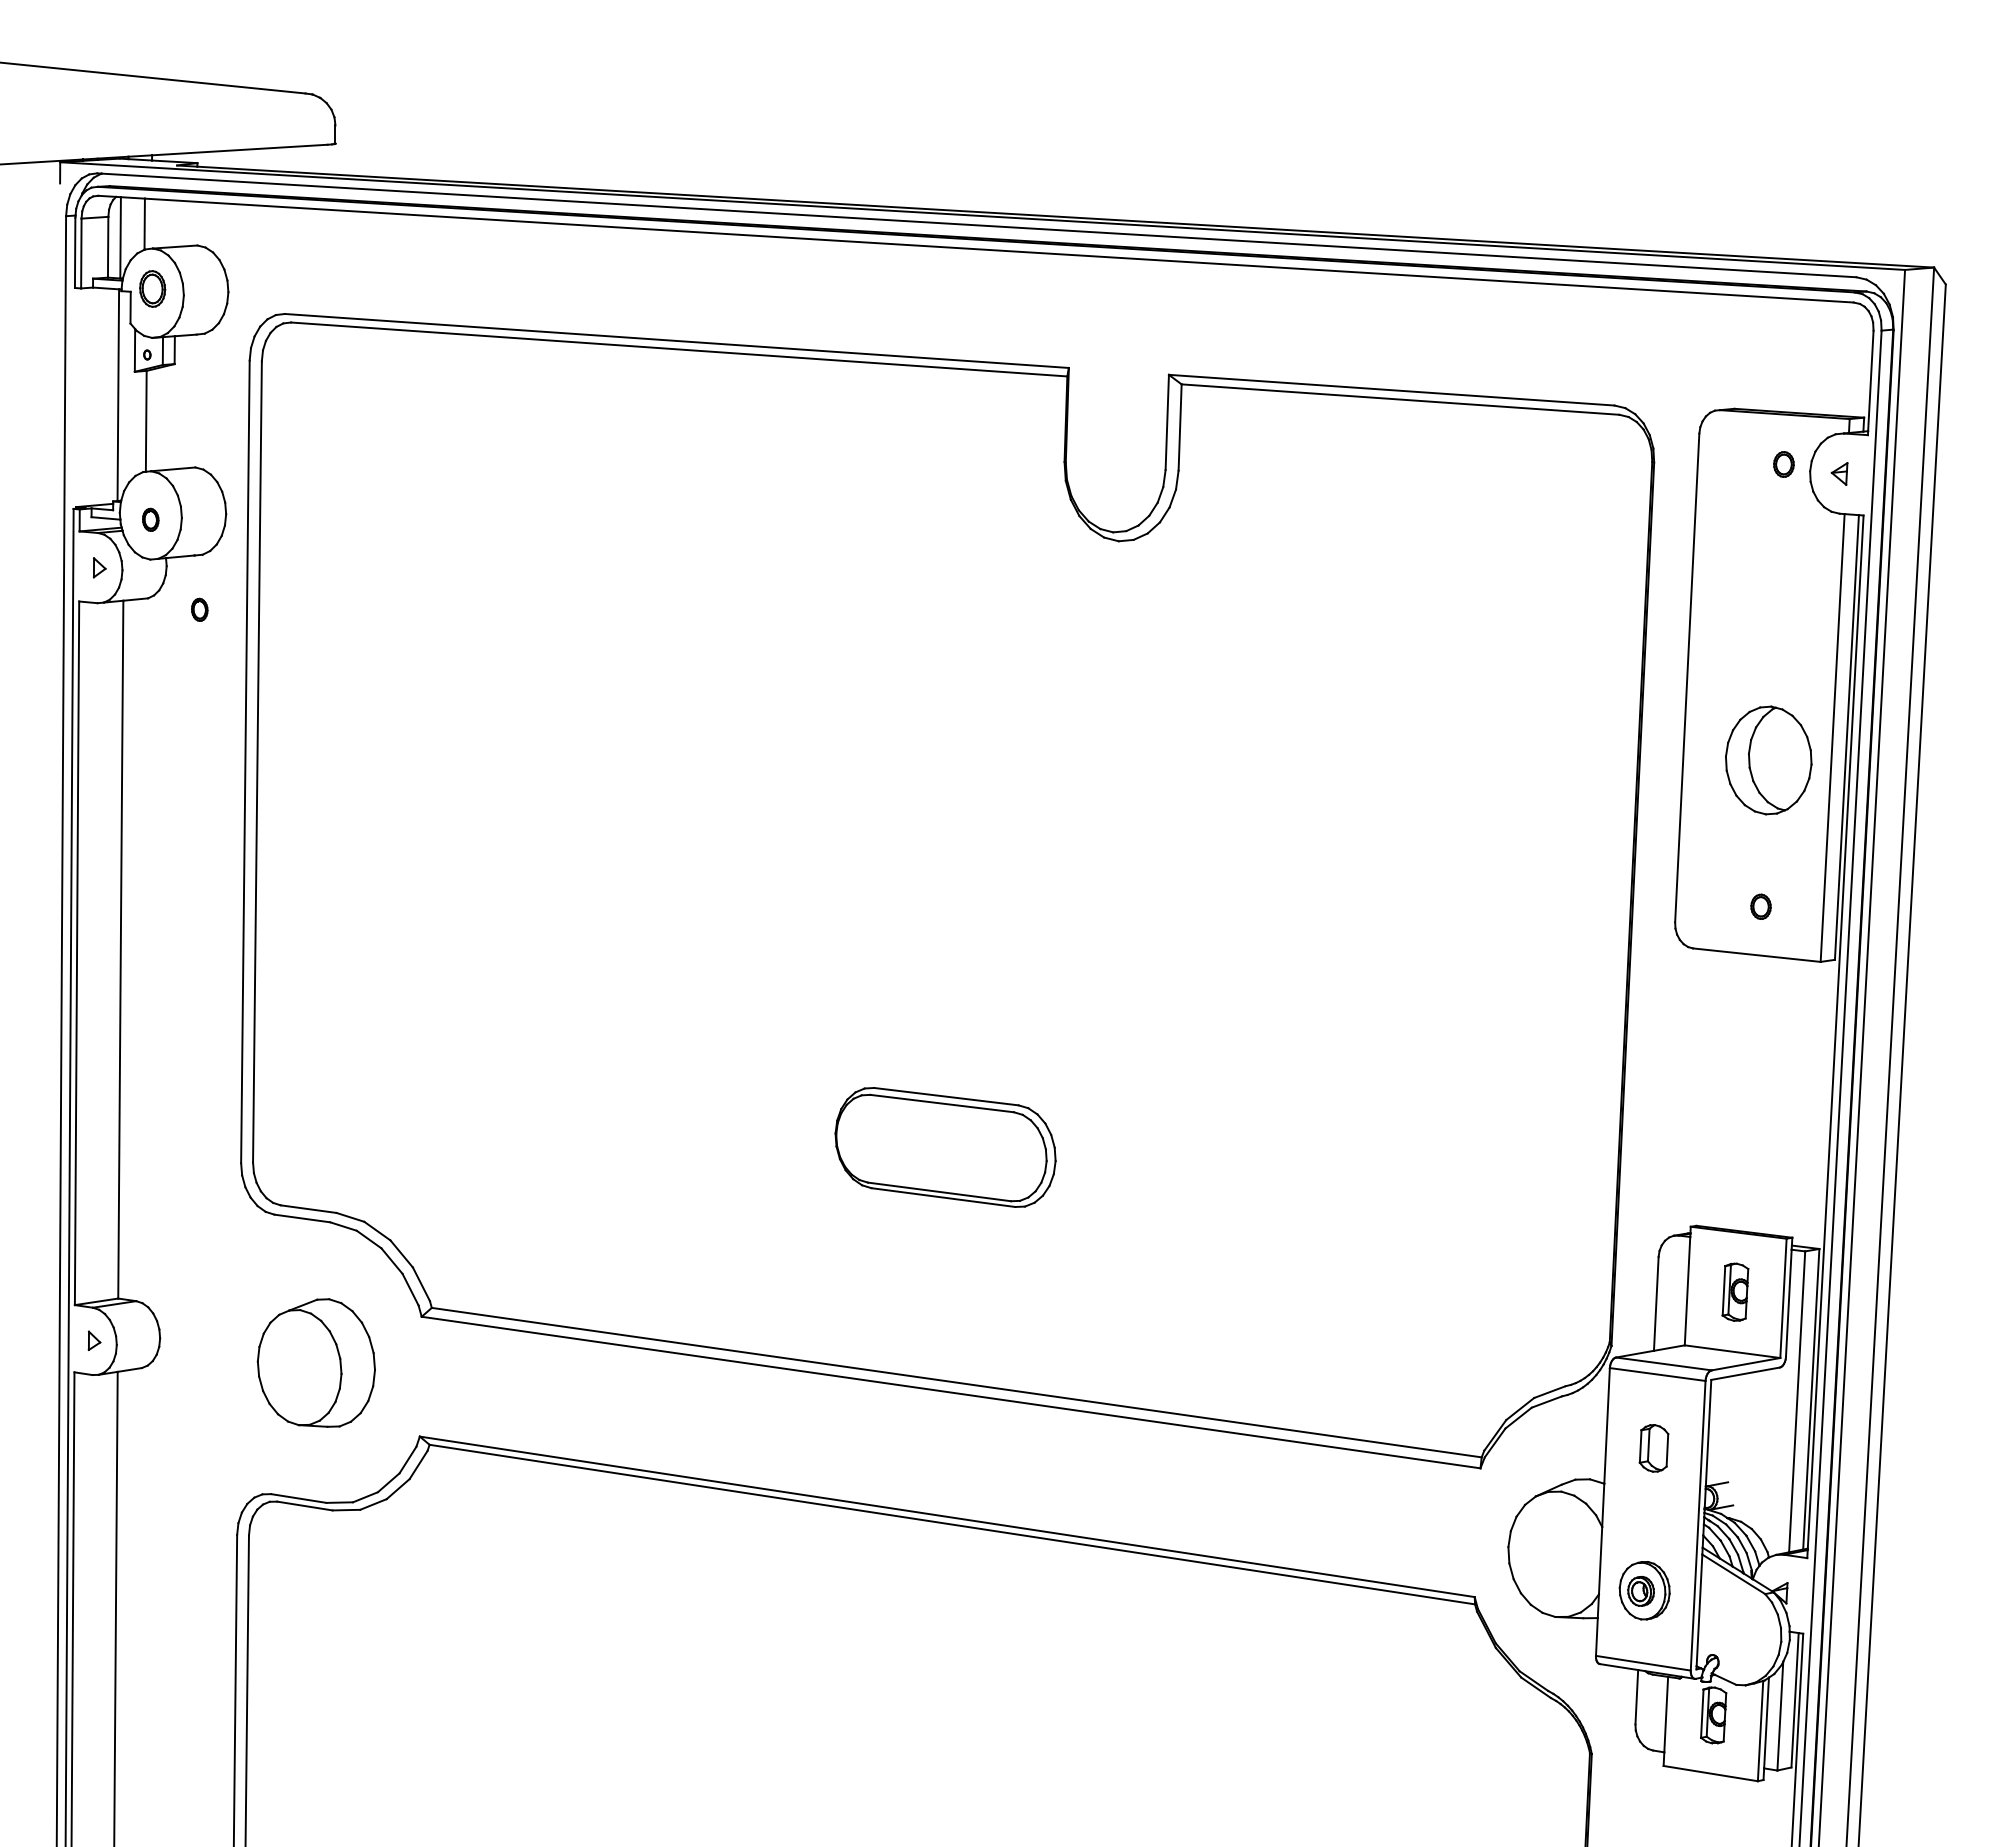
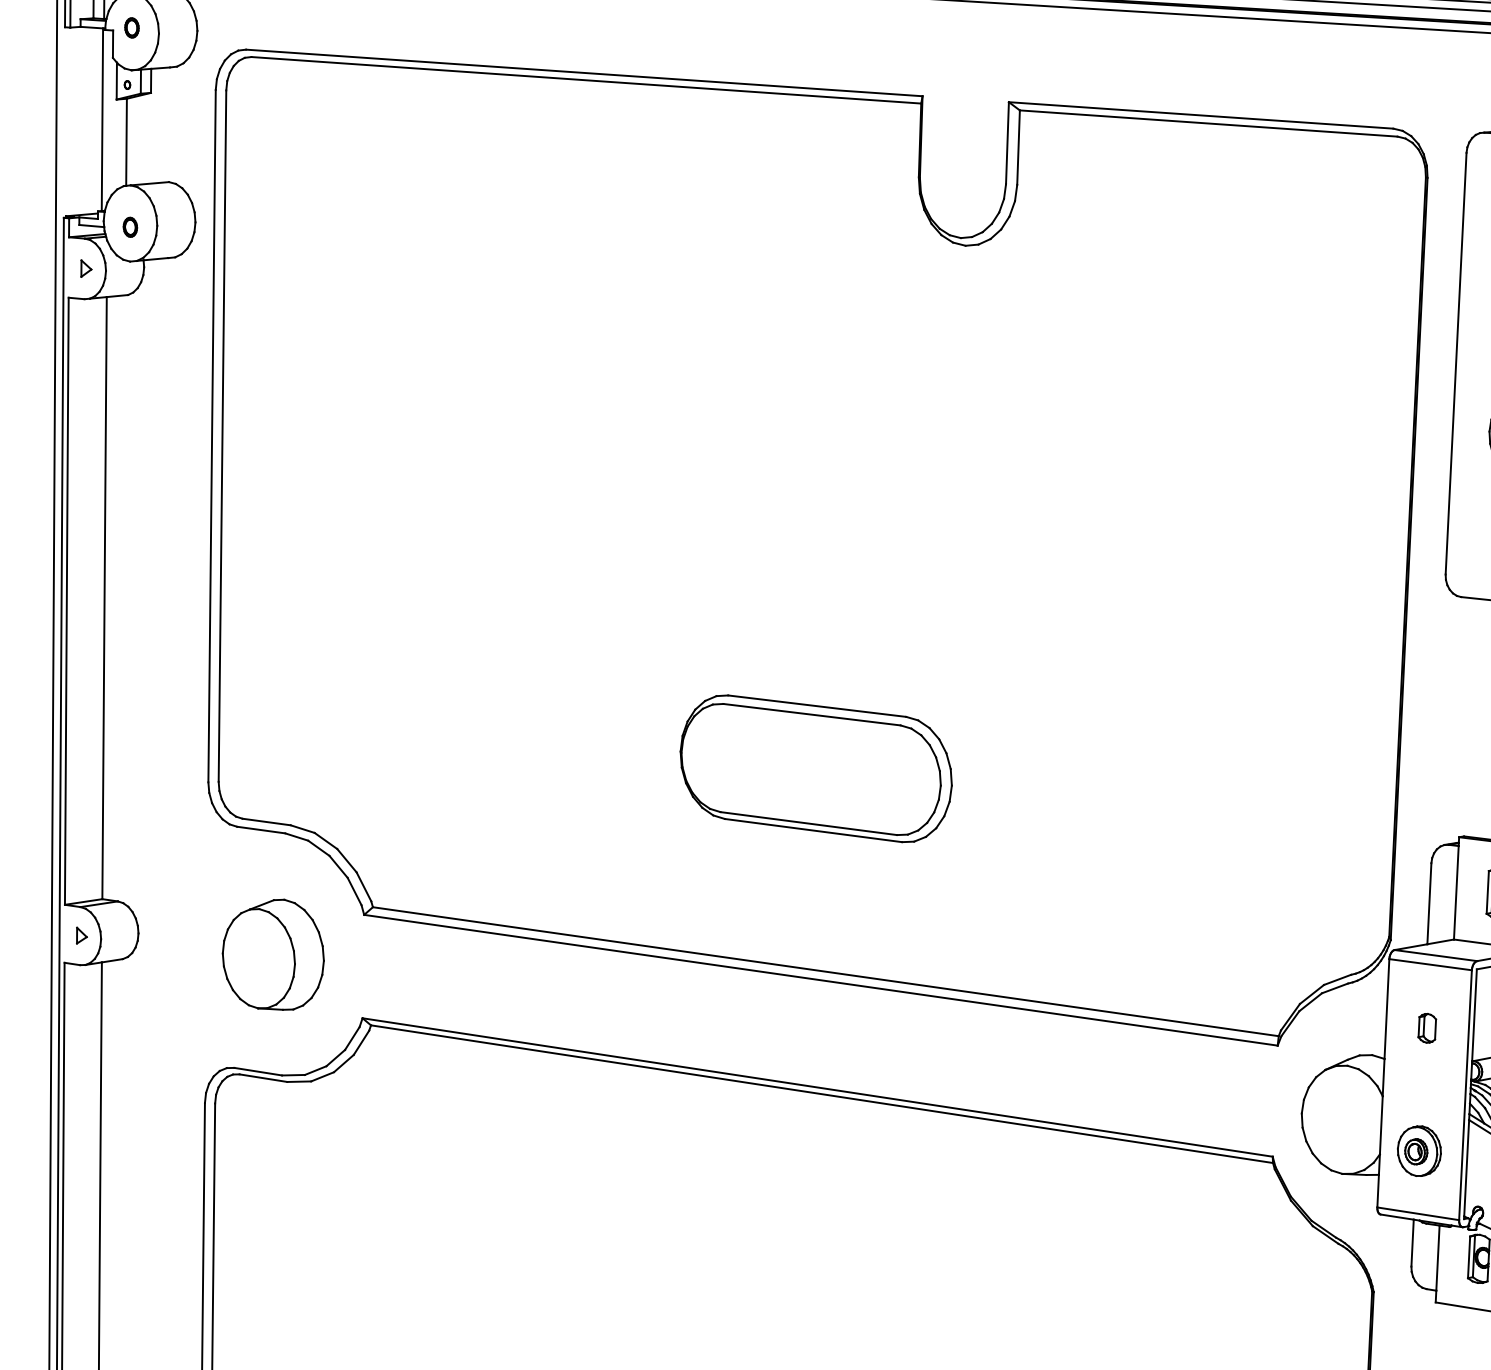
part: (152, 288) -> (131, 27), size x0.62
part: (199, 609) -> (172, 304), removed
part: (945, 1147) -> (816, 768), size x1.43
part: (1653, 1447) -> (1426, 1027), size x0.71

